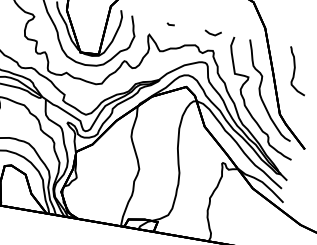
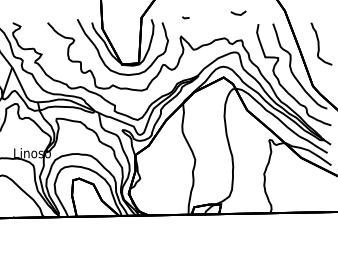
line: (170, 24) -> (185, 17), moved
line: (212, 33) -> (238, 13), moved

